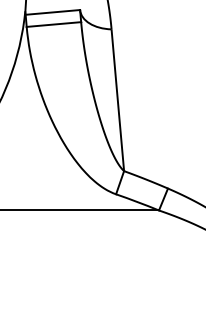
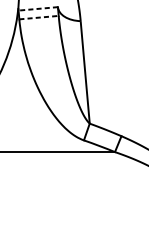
line: (52, 12) -> (37, 8), solid -> dashed
line: (54, 24) -> (39, 17), solid -> dashed

